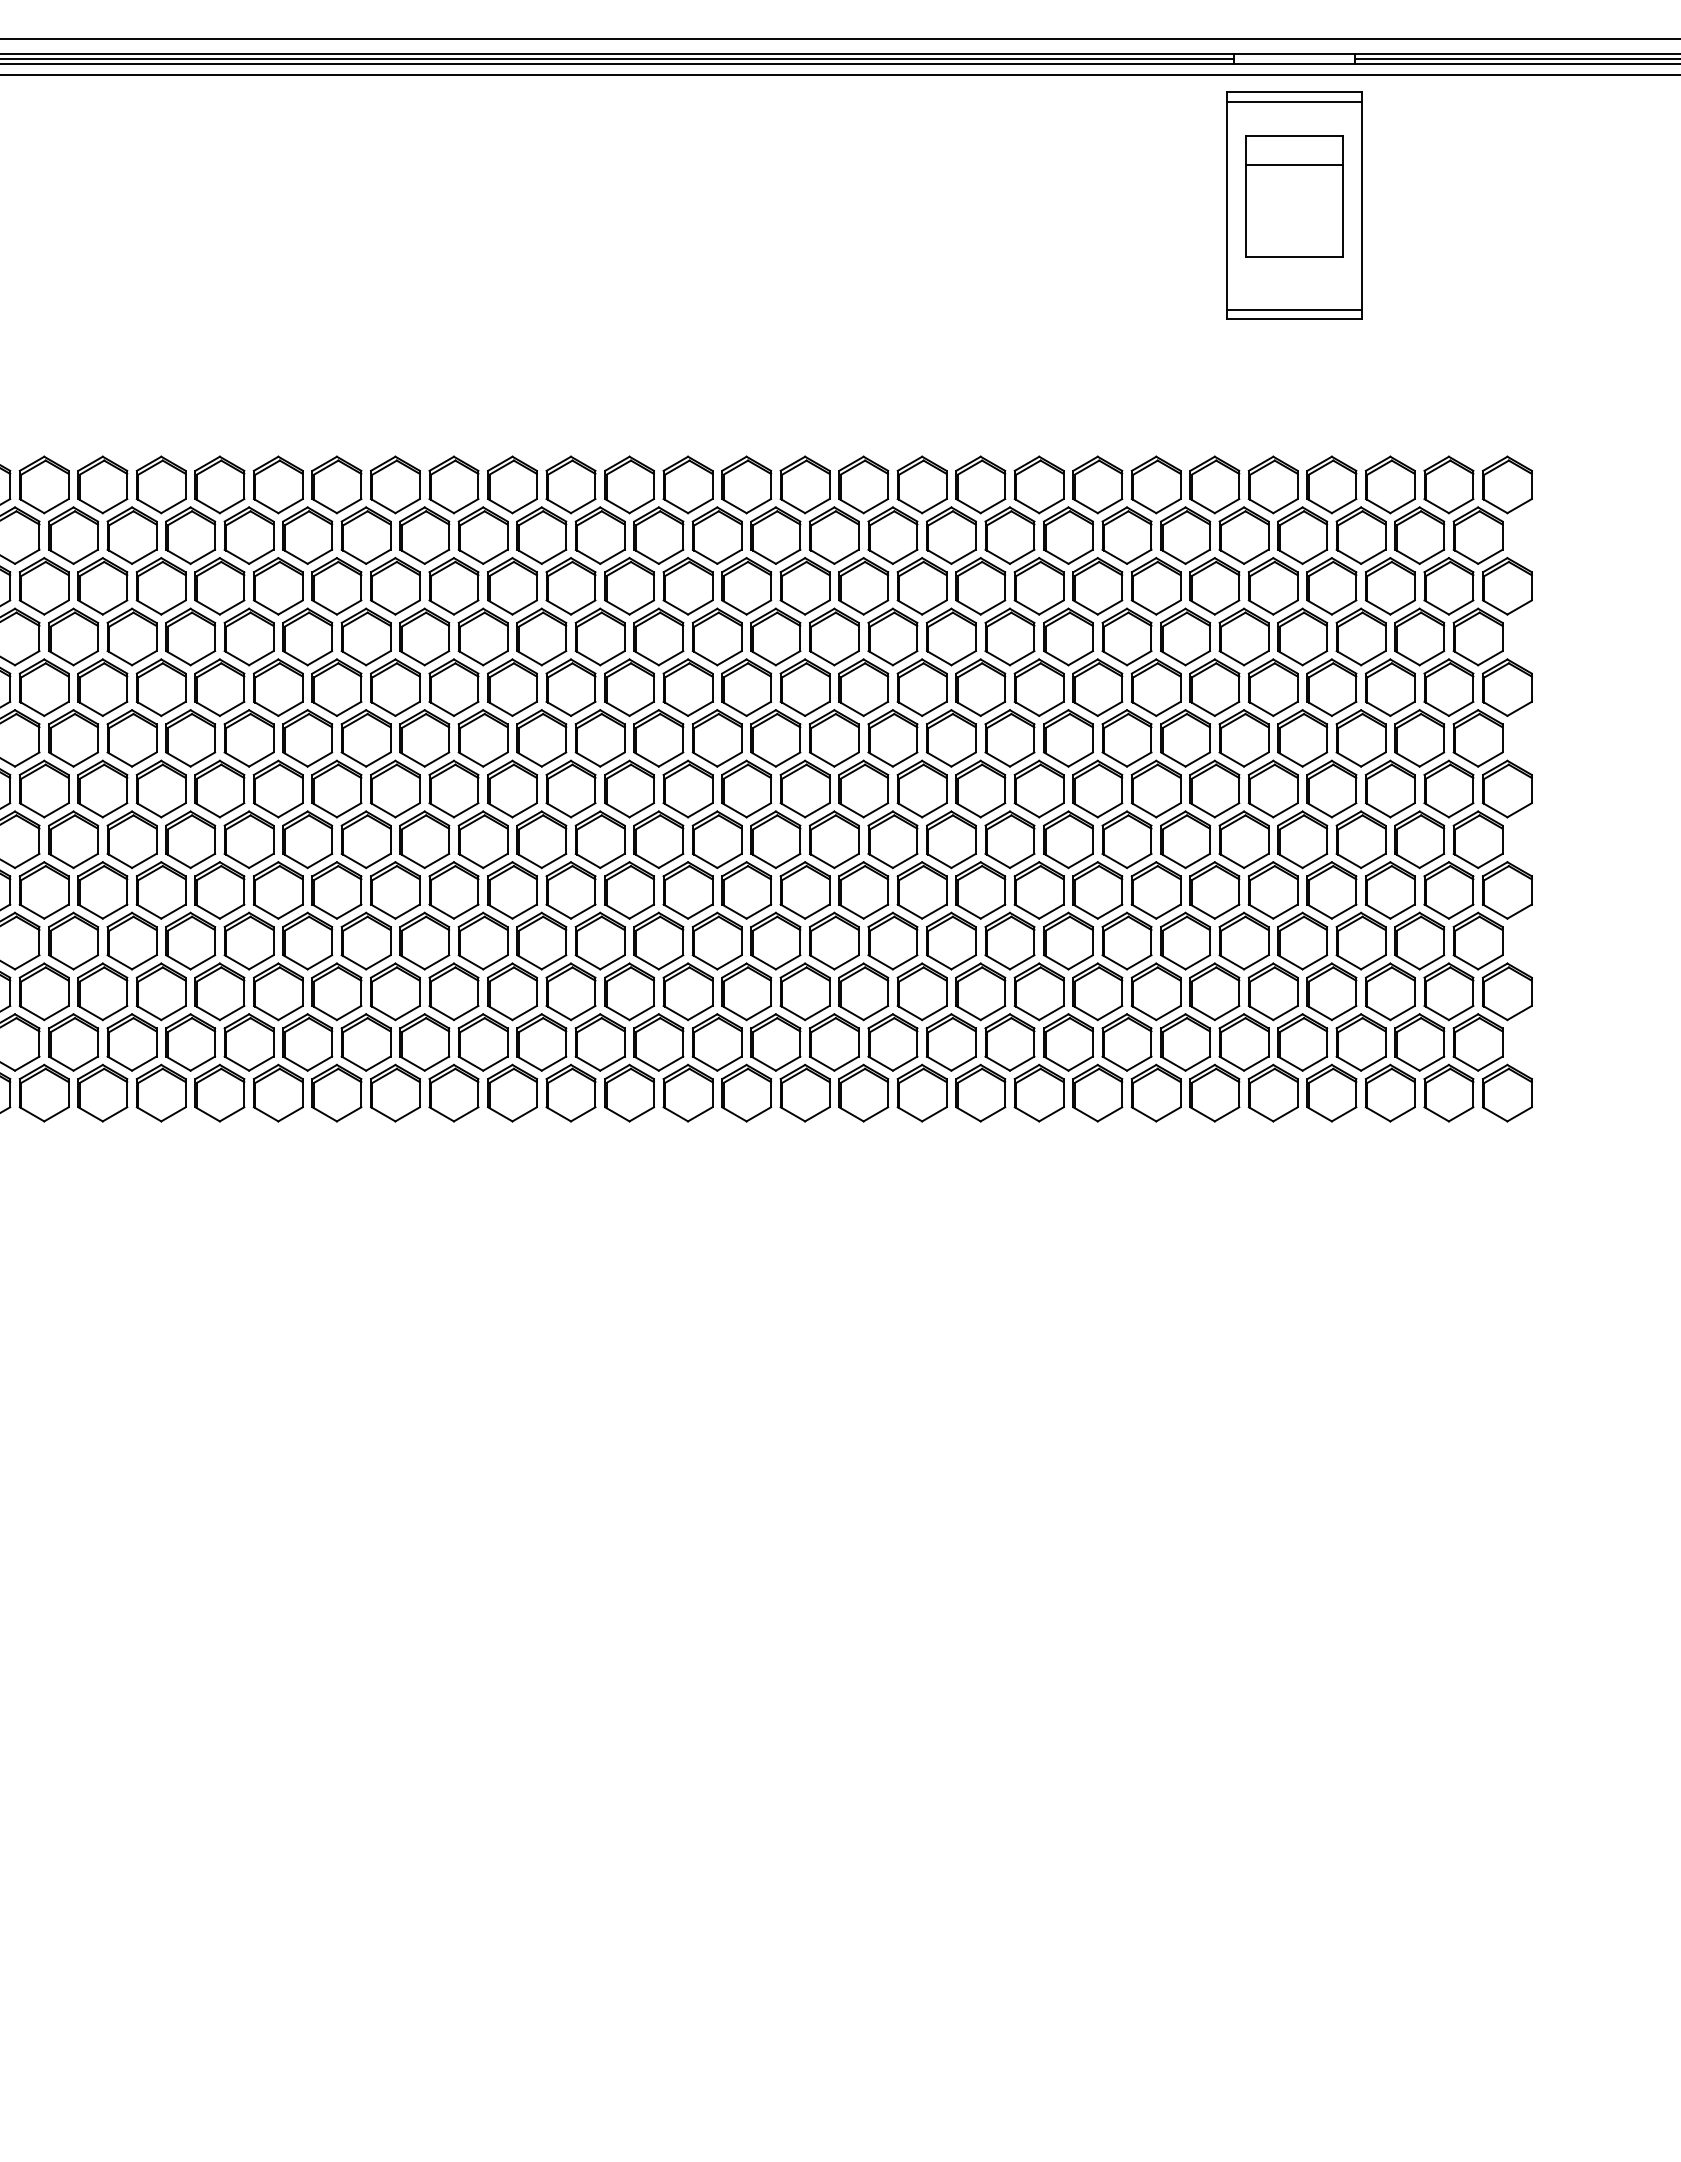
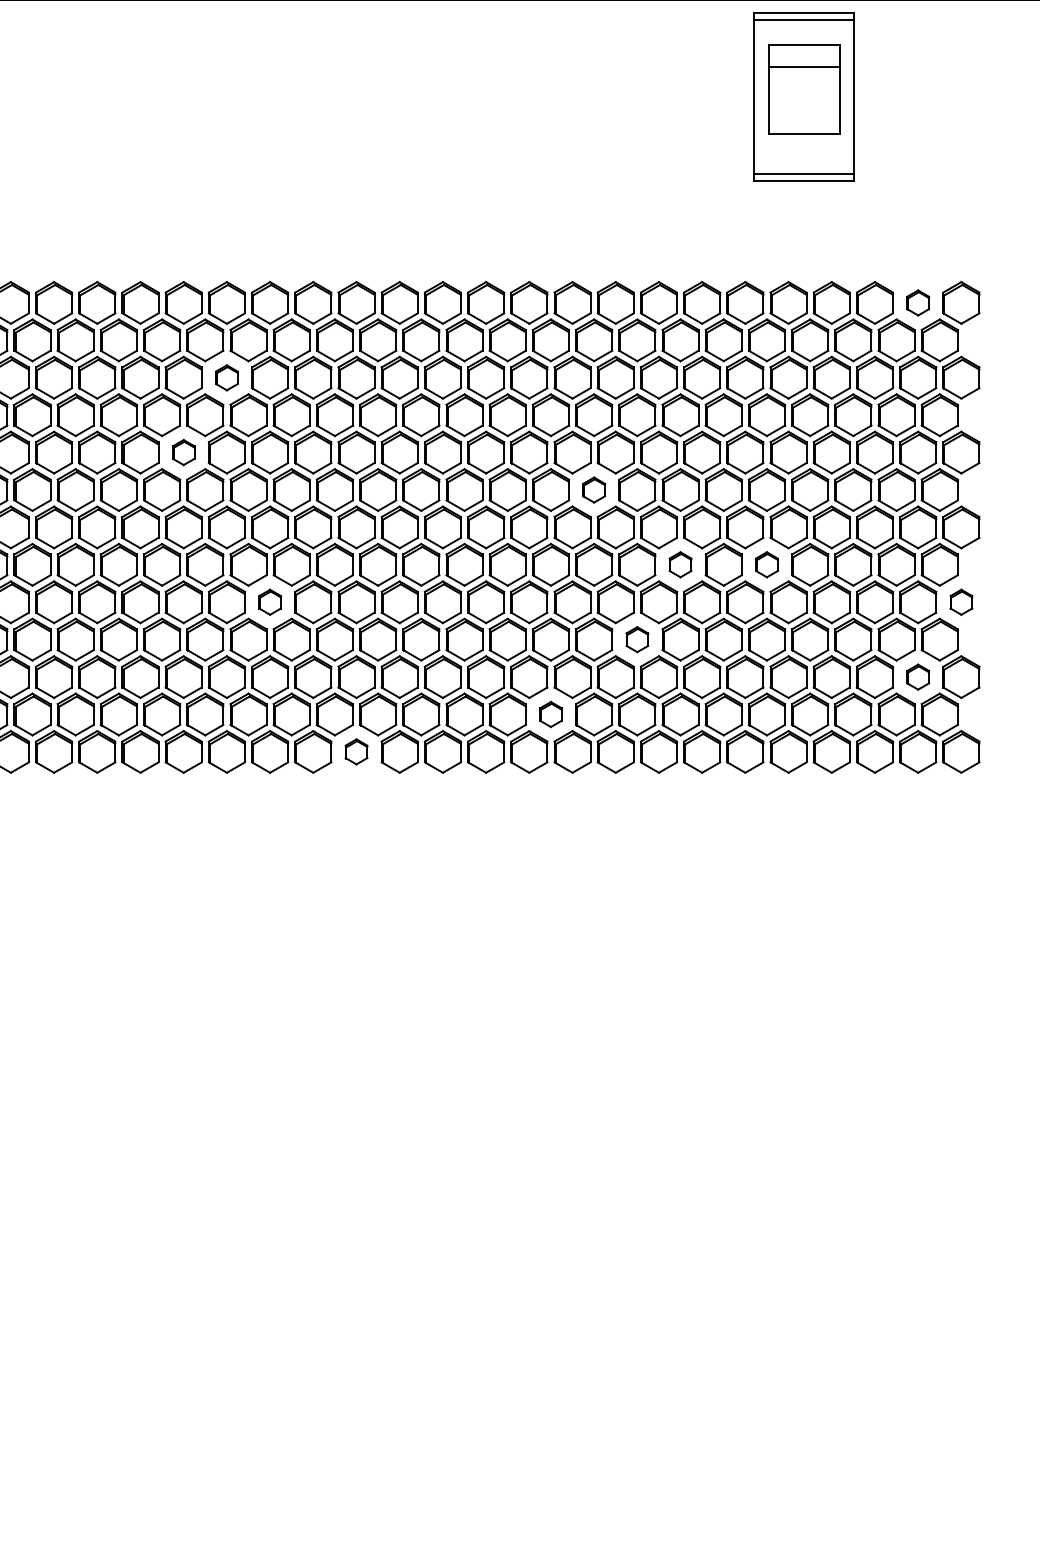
part: (1448, 484) -> (917, 302), size x0.6
part: (512, 586) -> (226, 377), size x0.6
part: (453, 687) -> (183, 452), size x0.6
part: (1009, 738) -> (593, 490), size x0.6
part: (1126, 839) -> (680, 564), size x0.6
part: (1243, 839) -> (766, 564), size x0.6
part: (570, 890) -> (269, 602), size x0.6
part: (1507, 890) -> (961, 602), size x0.6
part: (1068, 940) -> (637, 639), size x0.6
part: (1448, 991) -> (917, 676), size x0.6
part: (951, 1042) -> (550, 714), size x0.6
part: (687, 1092) -> (356, 751), size x0.6

